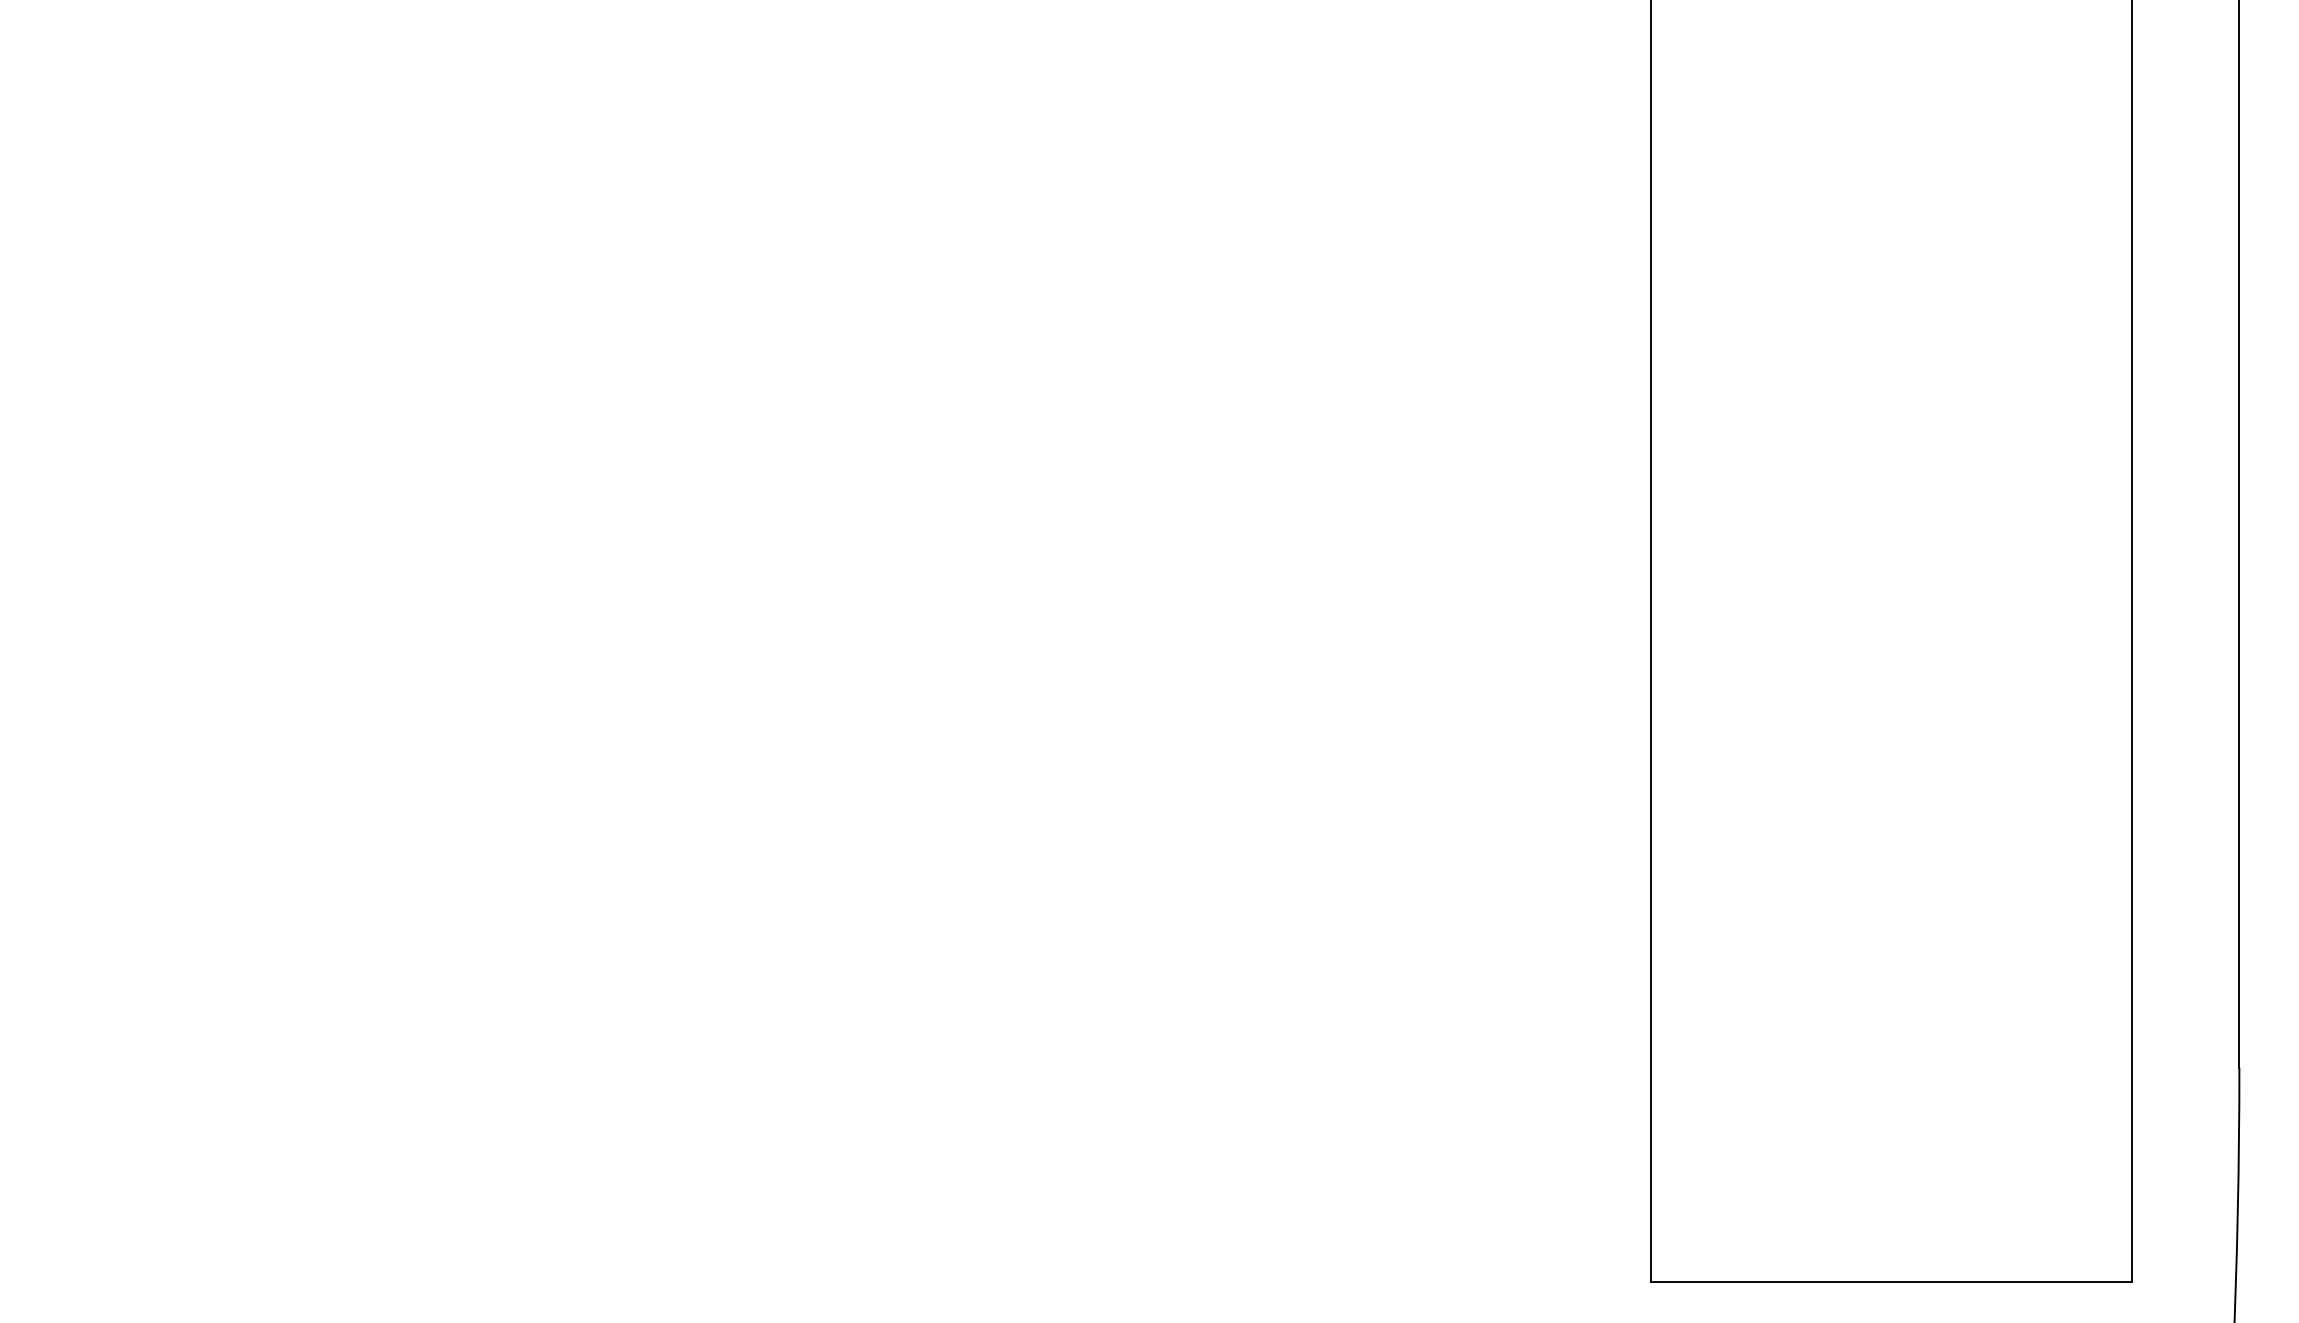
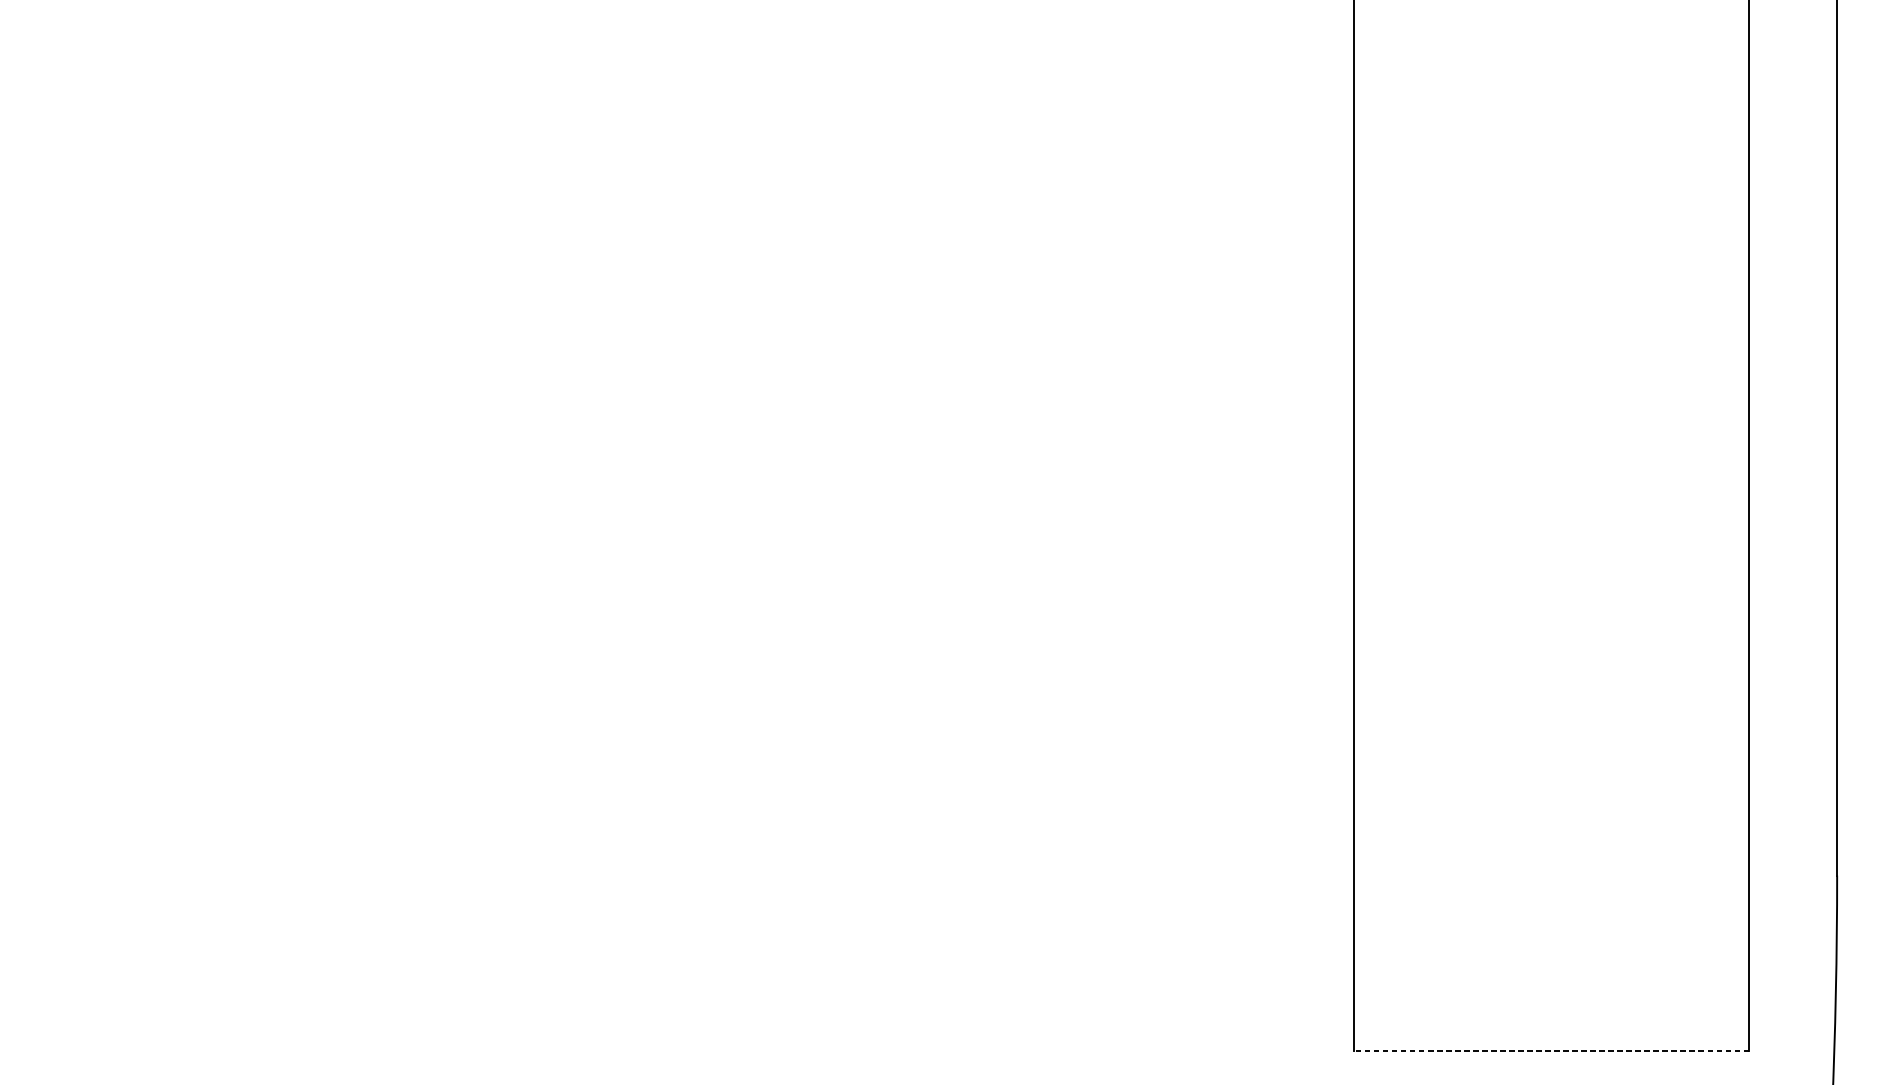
line: (1891, 1281) -> (1551, 1051), solid -> dashed

